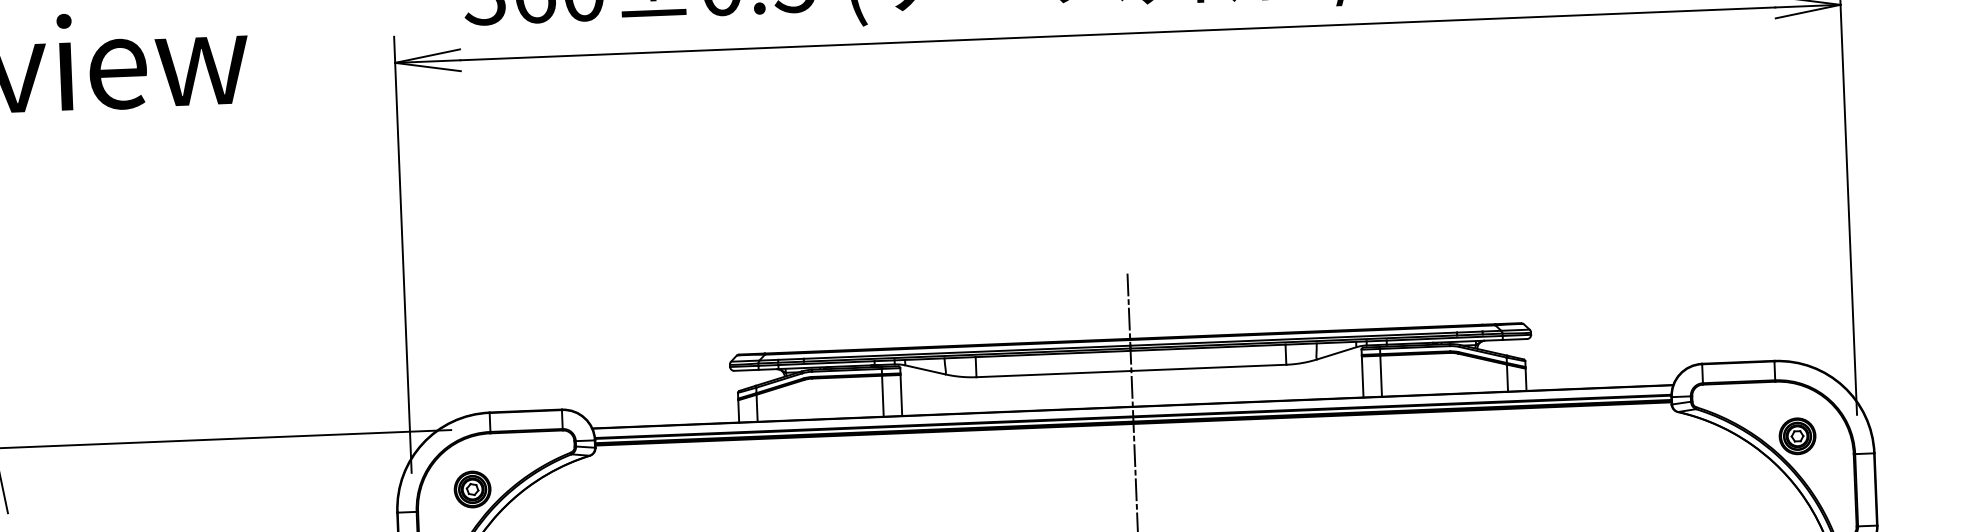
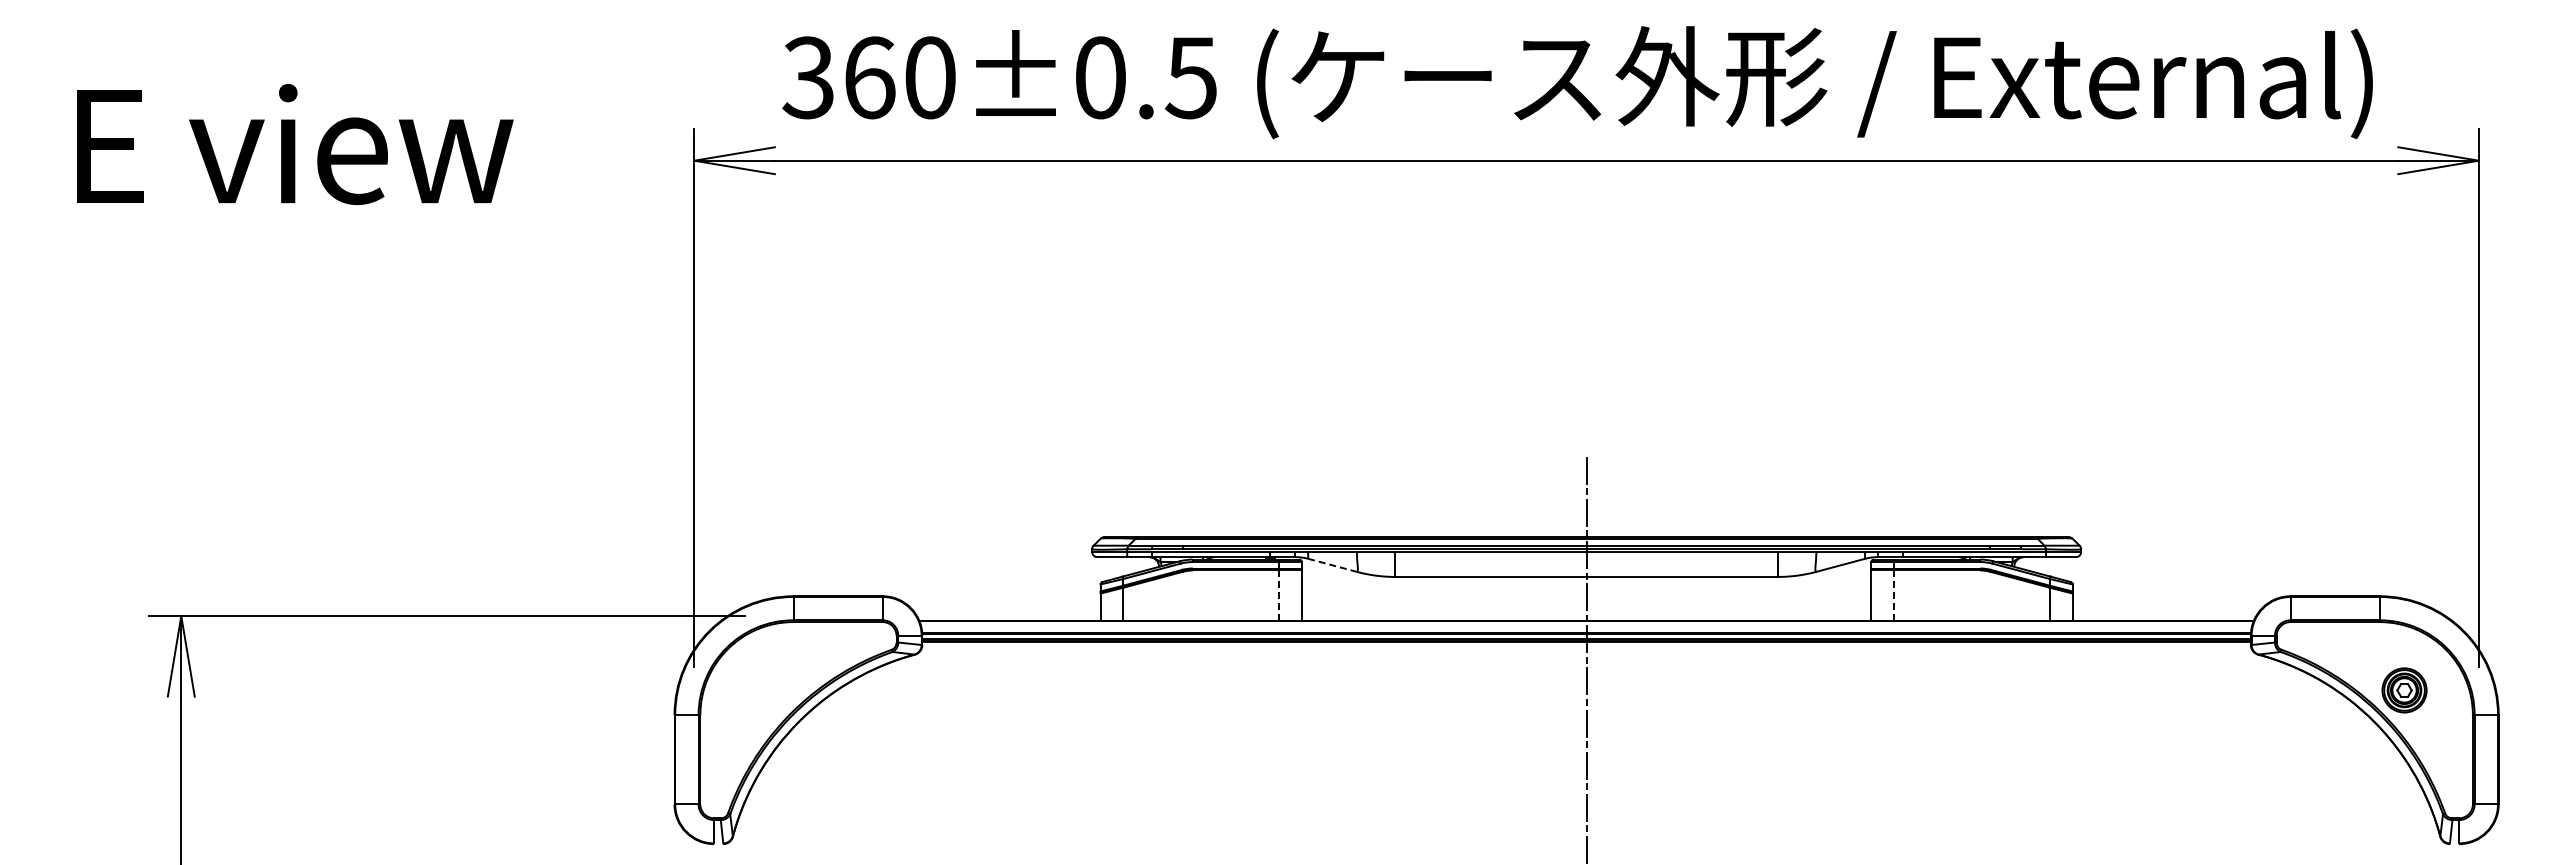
line: (925, 369) -> (1332, 565), solid -> dashed
line: (1381, 376) -> (1894, 595), solid -> dashed
line: (883, 396) -> (1279, 595), solid -> dashed
part: (472, 489) -> (768, 690), removed

